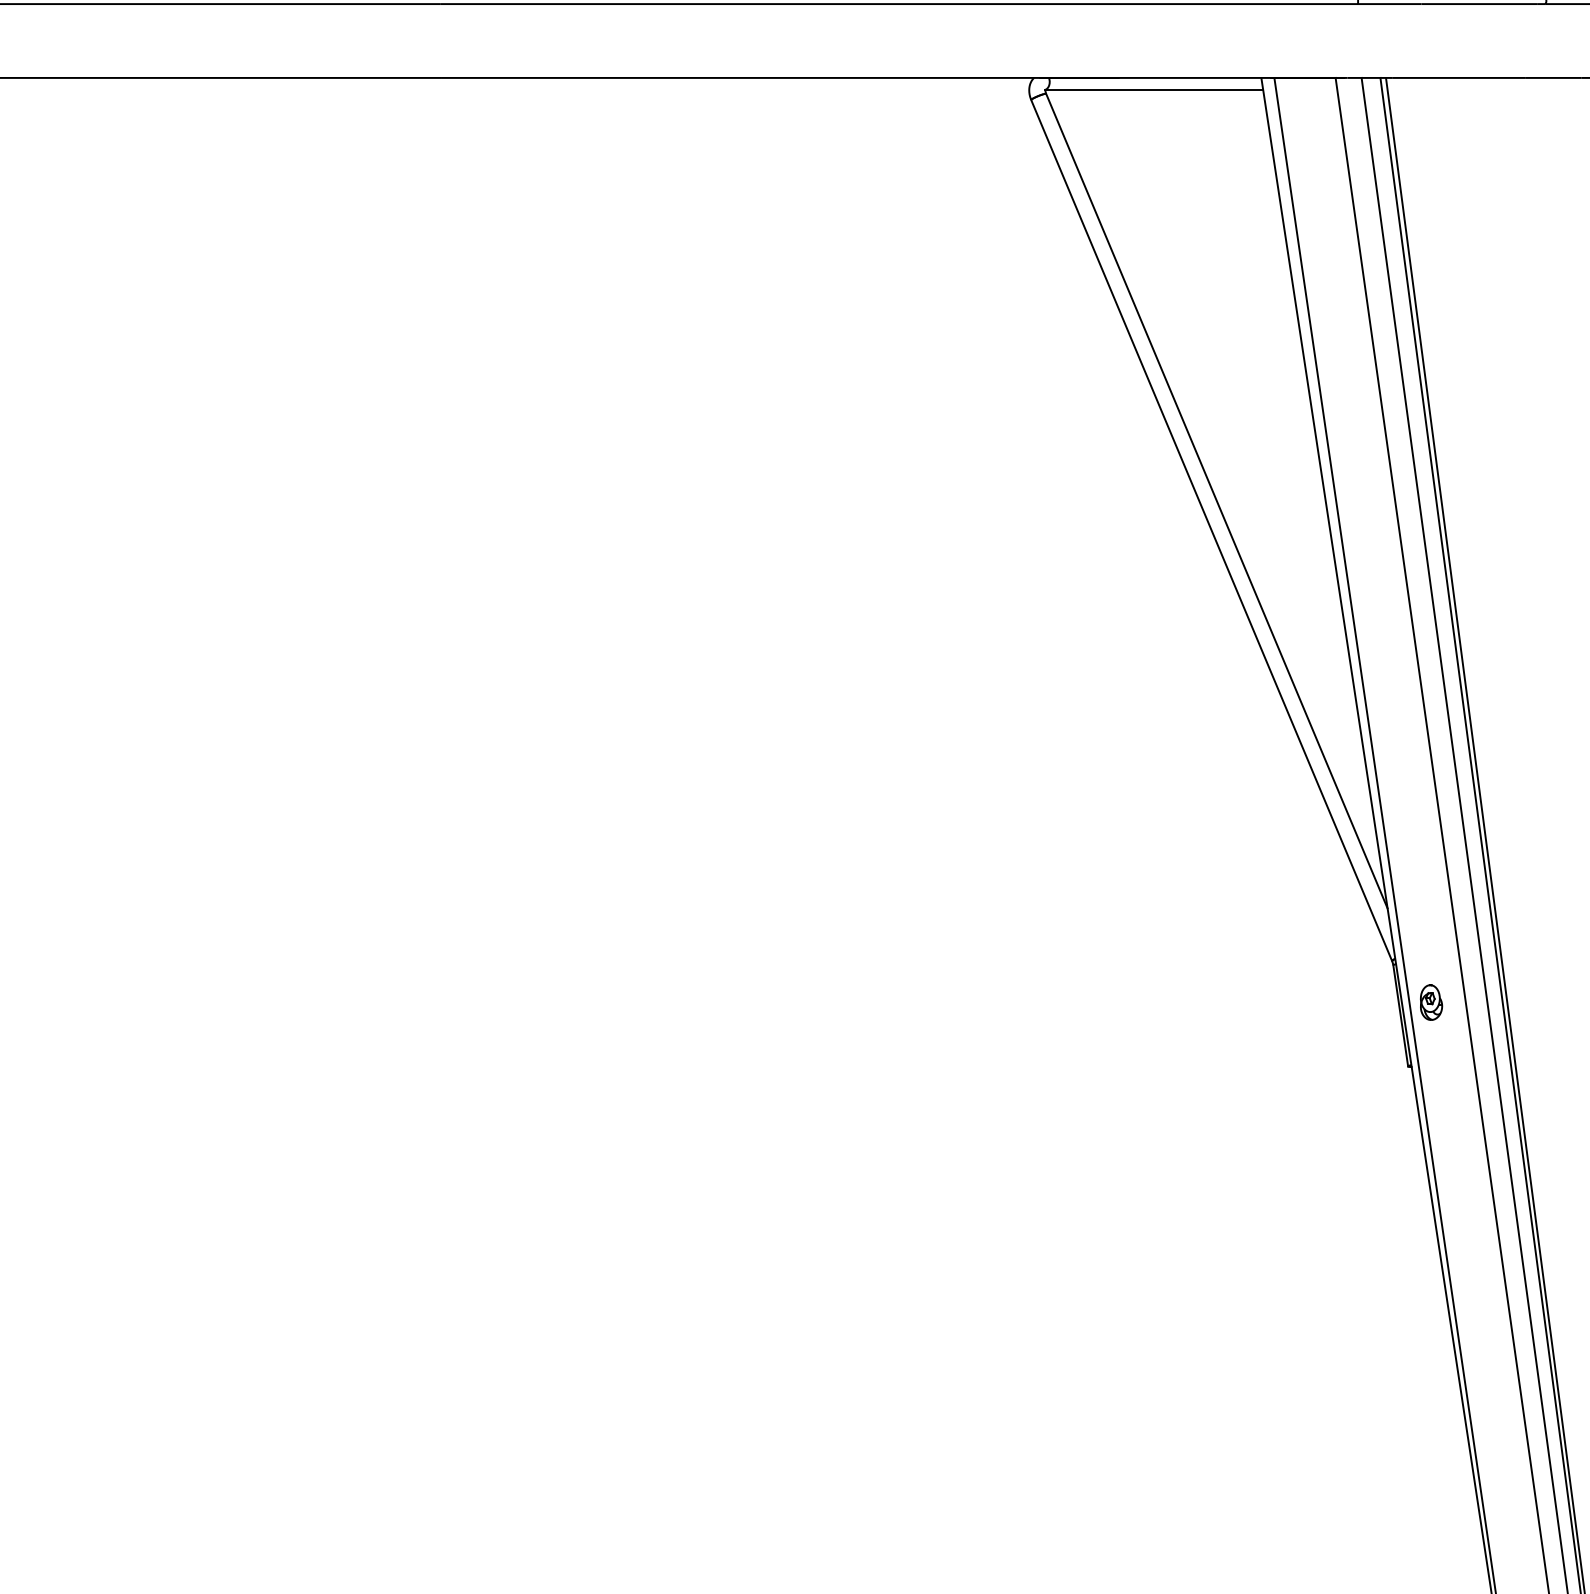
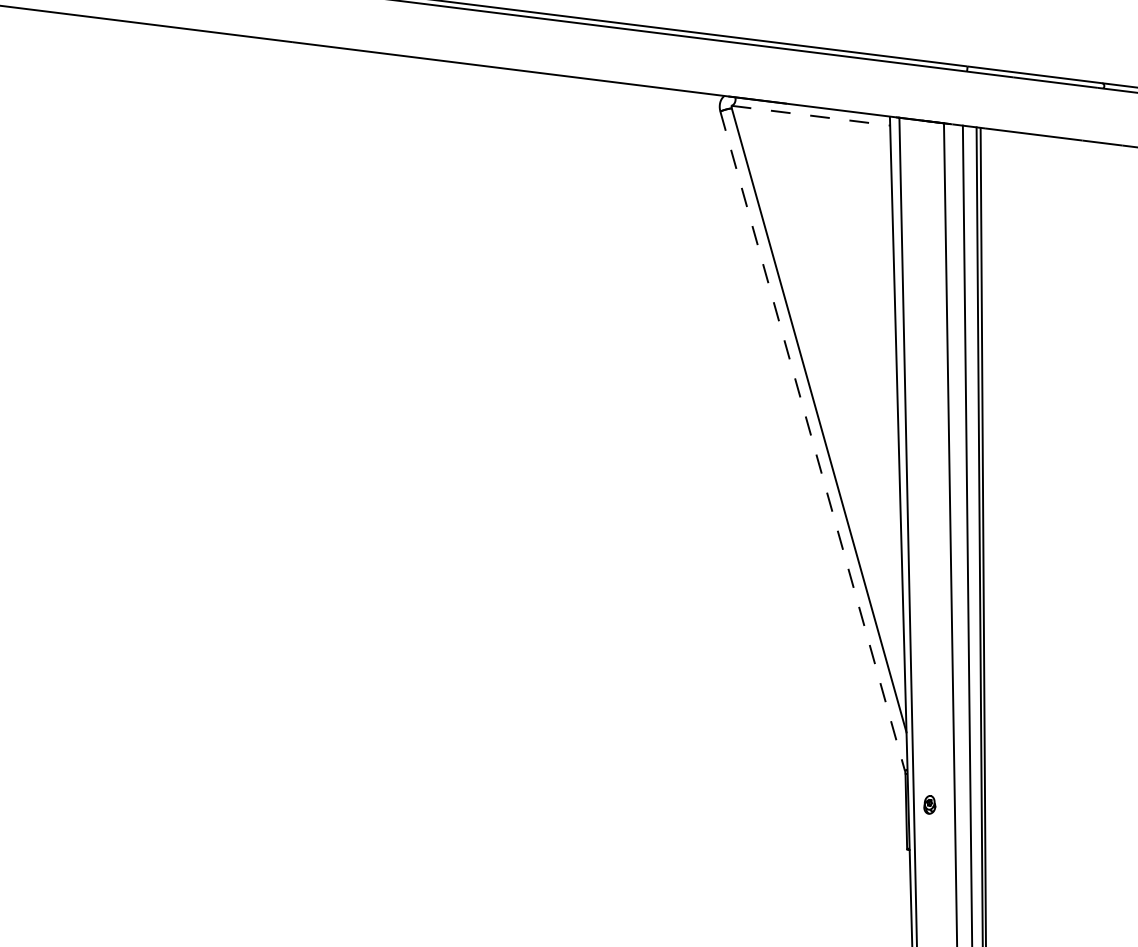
line: (1154, 90) -> (811, 116), solid -> dashed
line: (1211, 530) -> (812, 441), solid -> dashed
part: (1431, 1002) -> (929, 804), size x0.7

